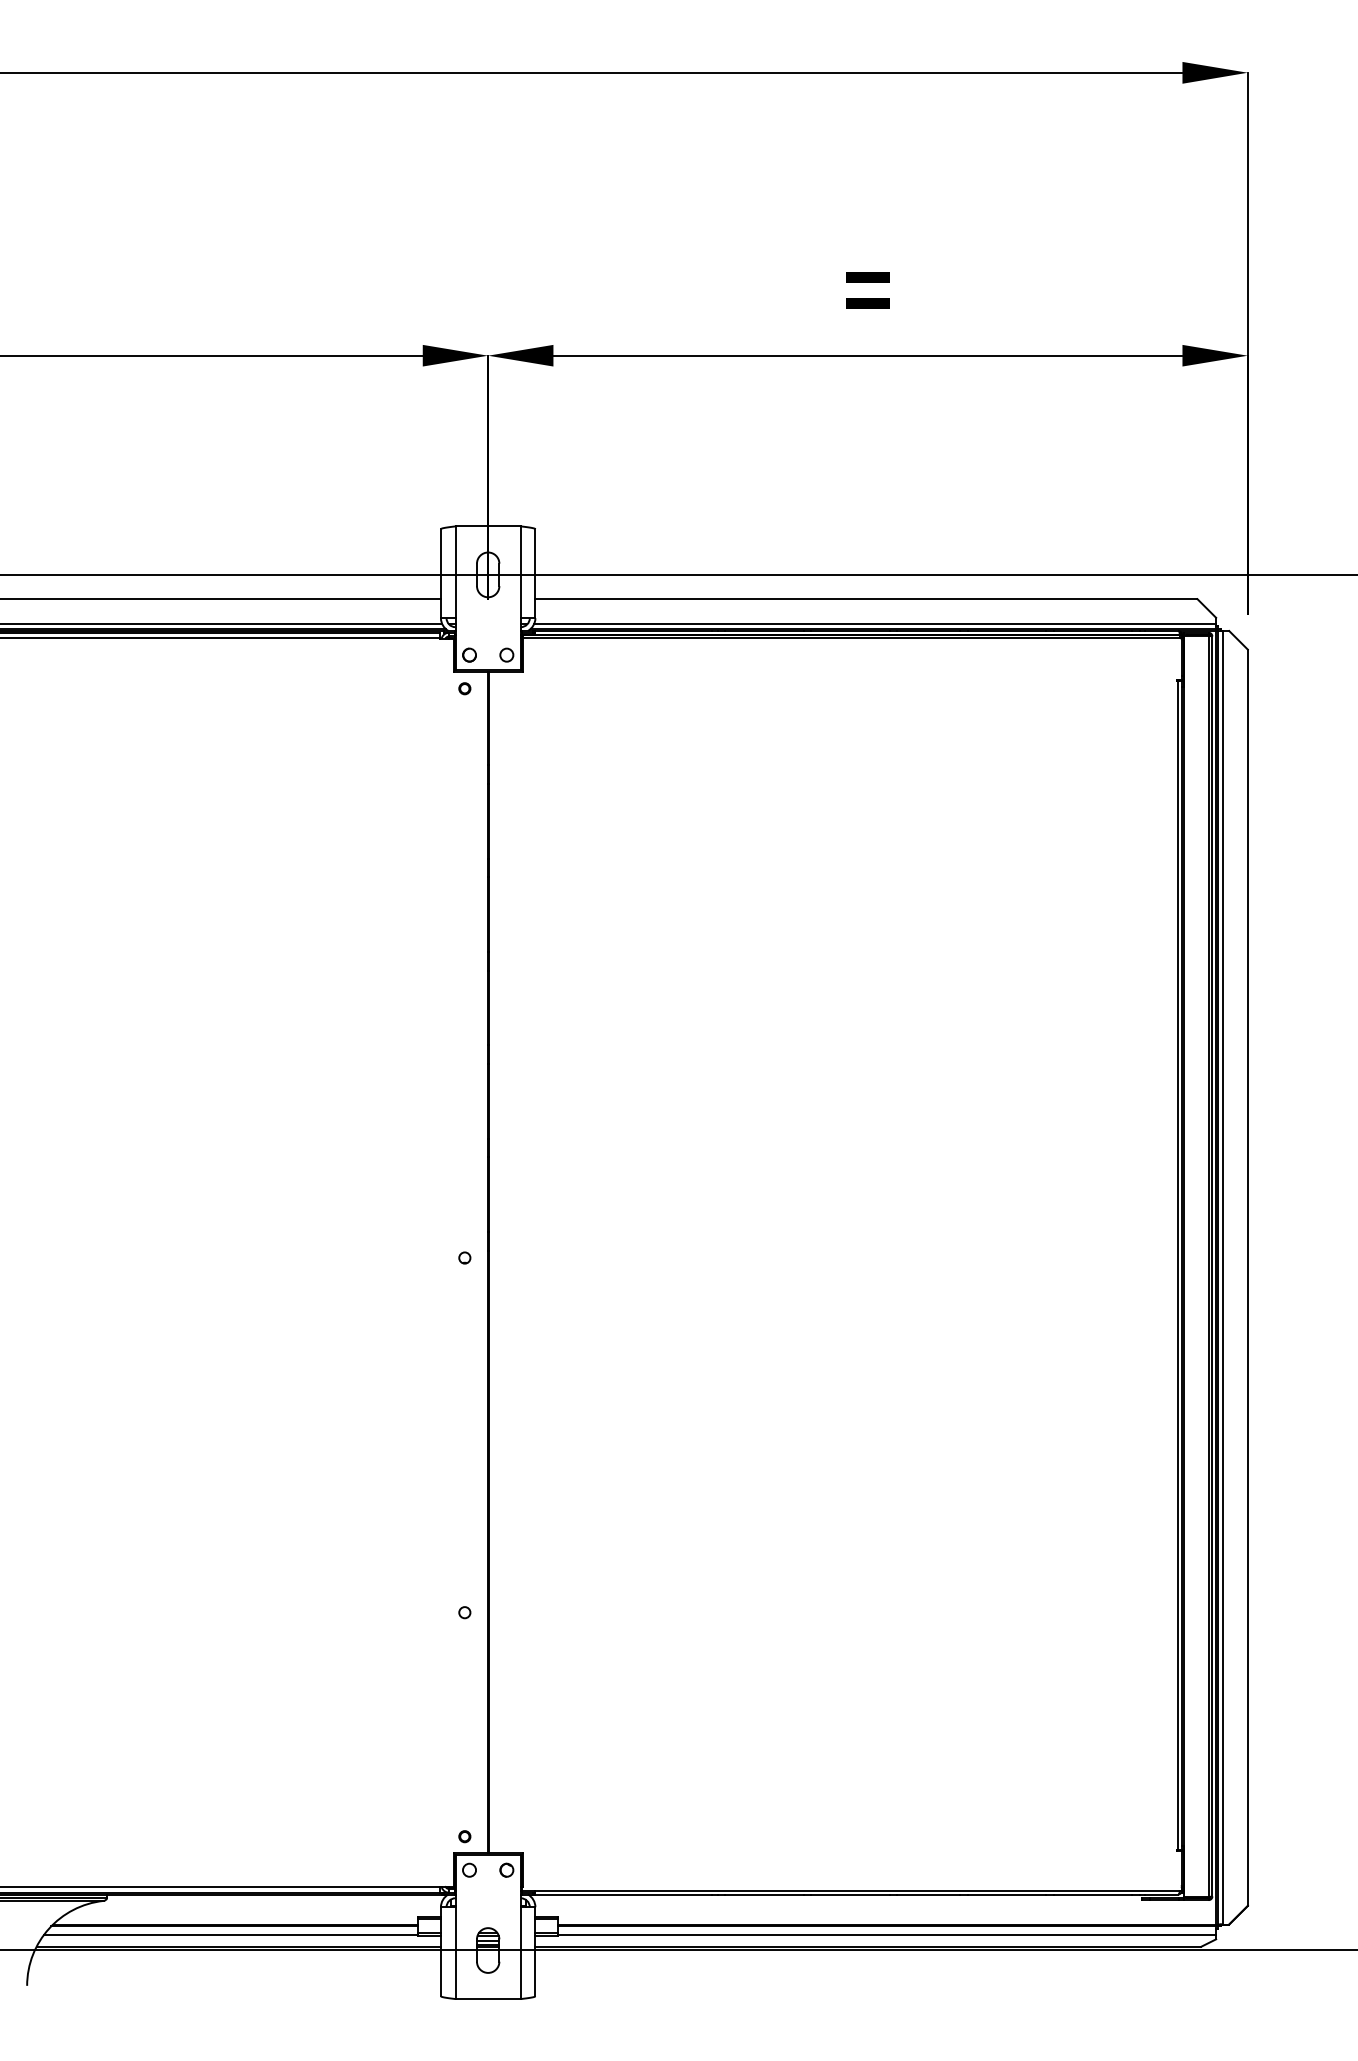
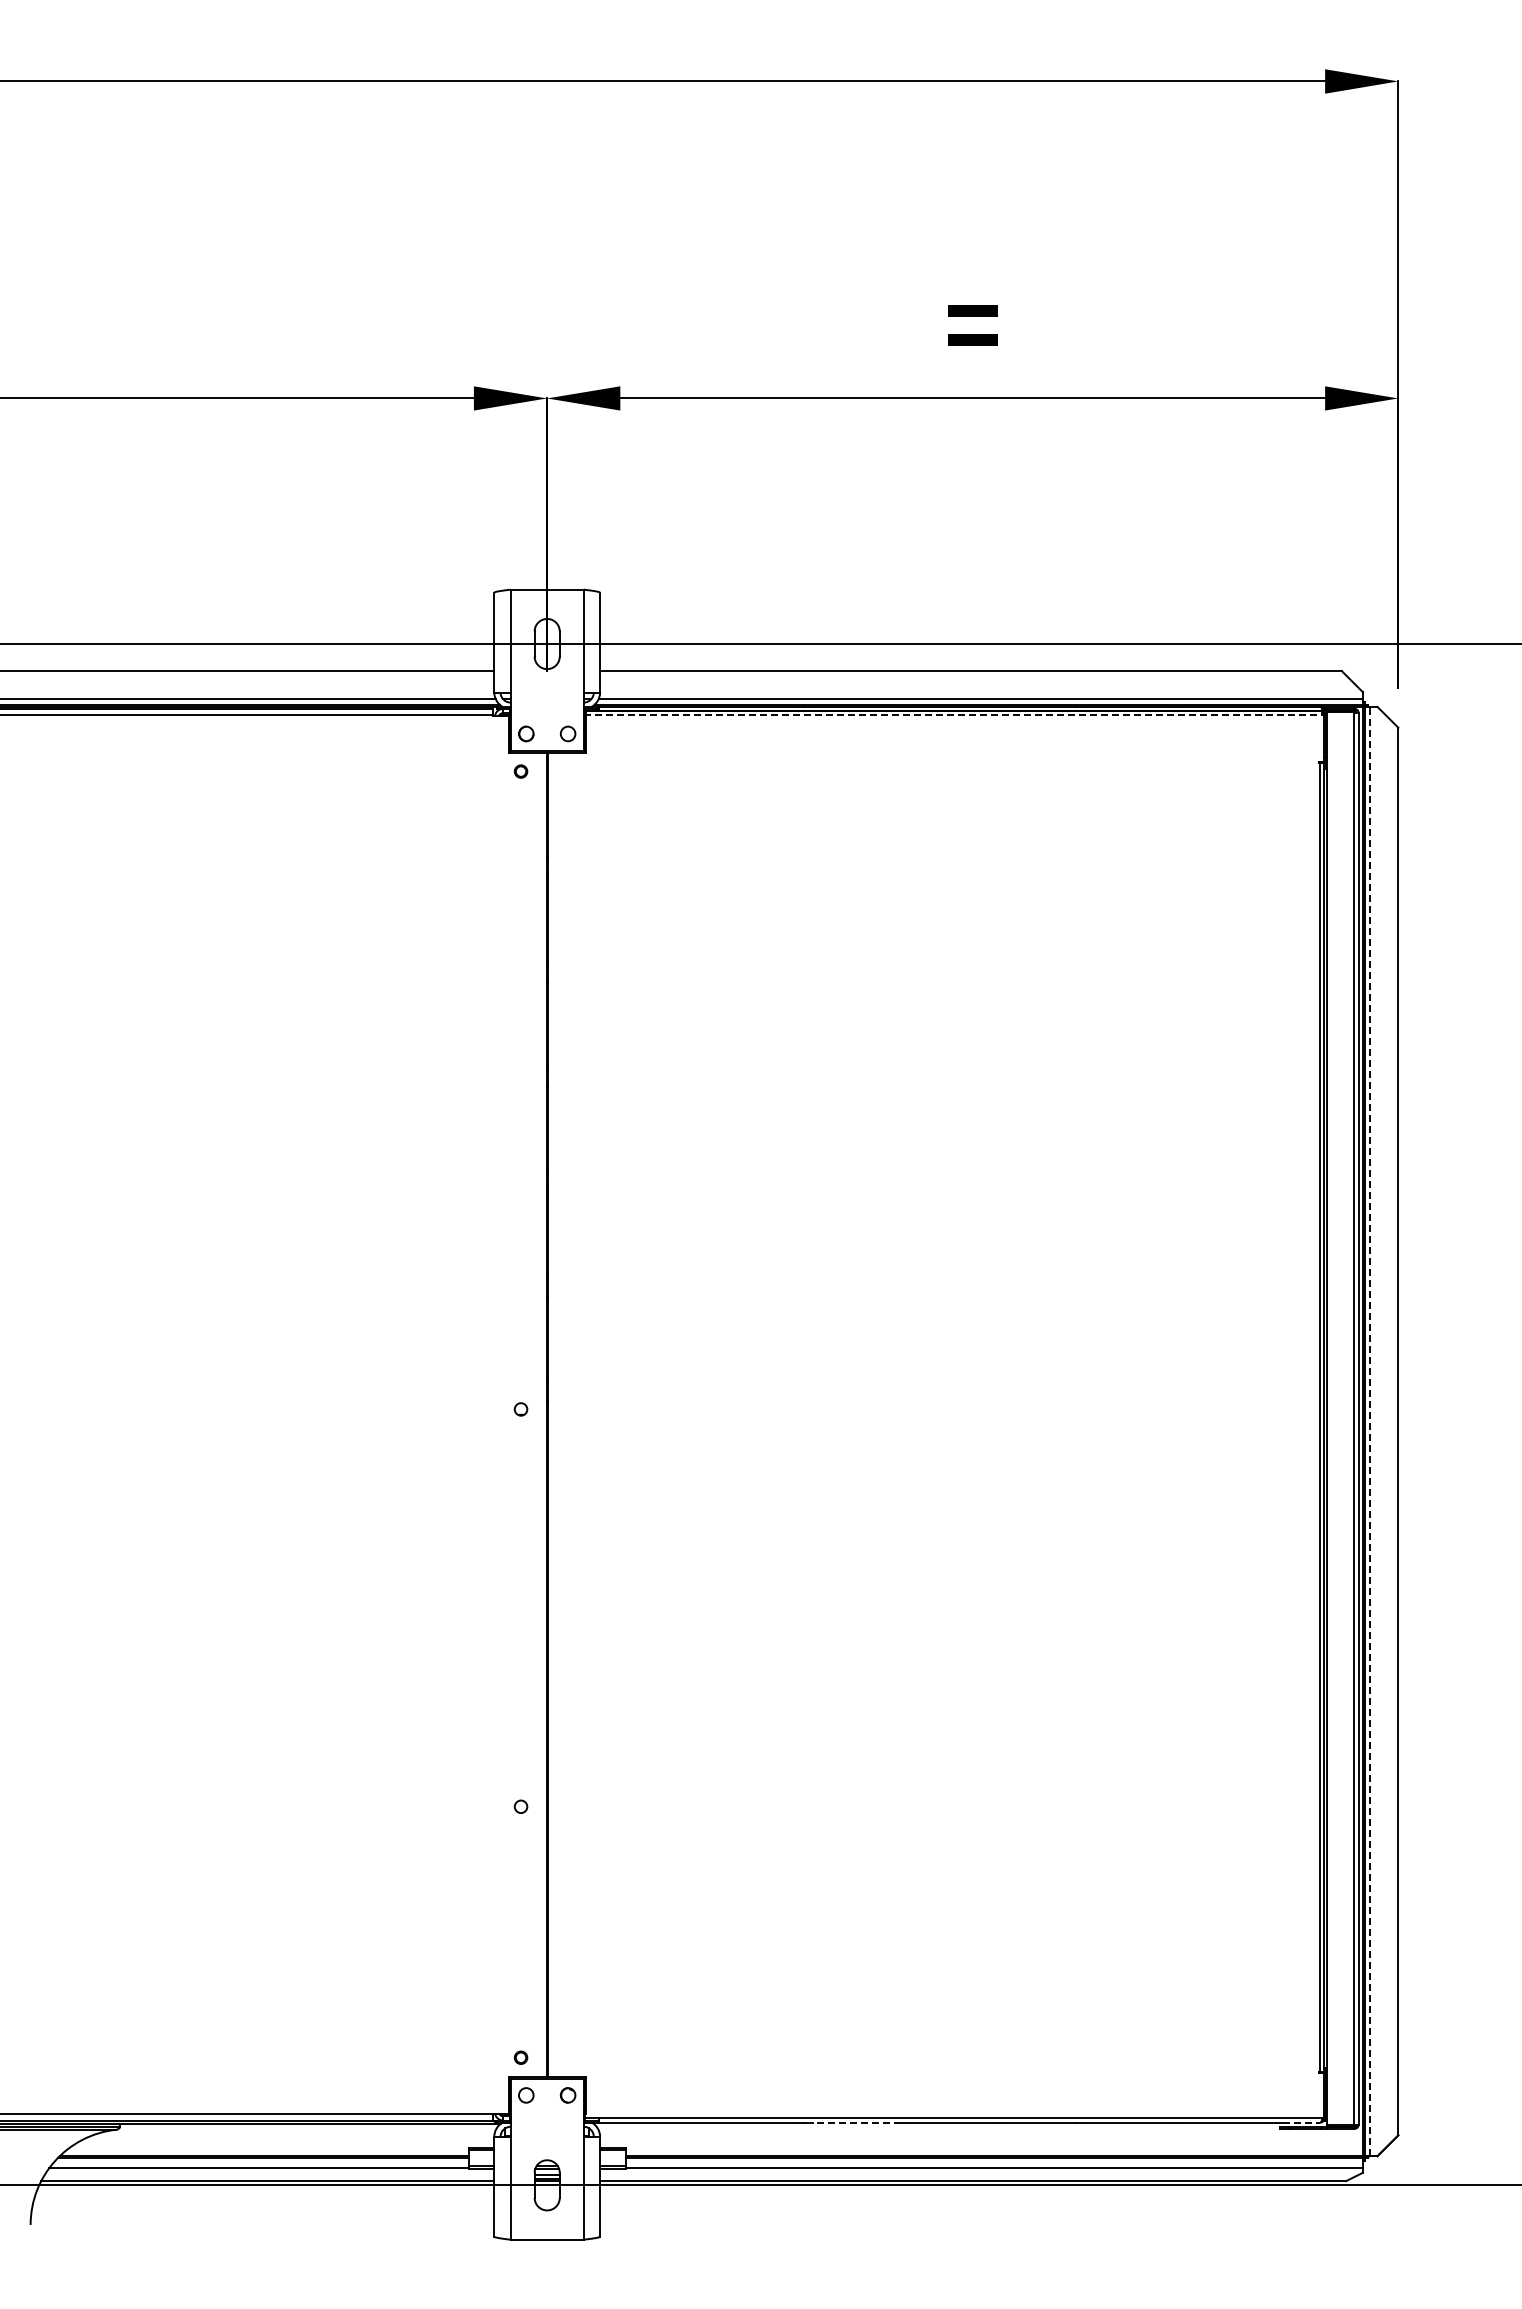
line: (850, 638) -> (953, 715), solid -> dashed
line: (1222, 1277) -> (1370, 1431), solid -> dashed
line: (764, 1894) -> (856, 2122), solid -> dashed
line: (1162, 1894) -> (1302, 2122), solid -> dashed

